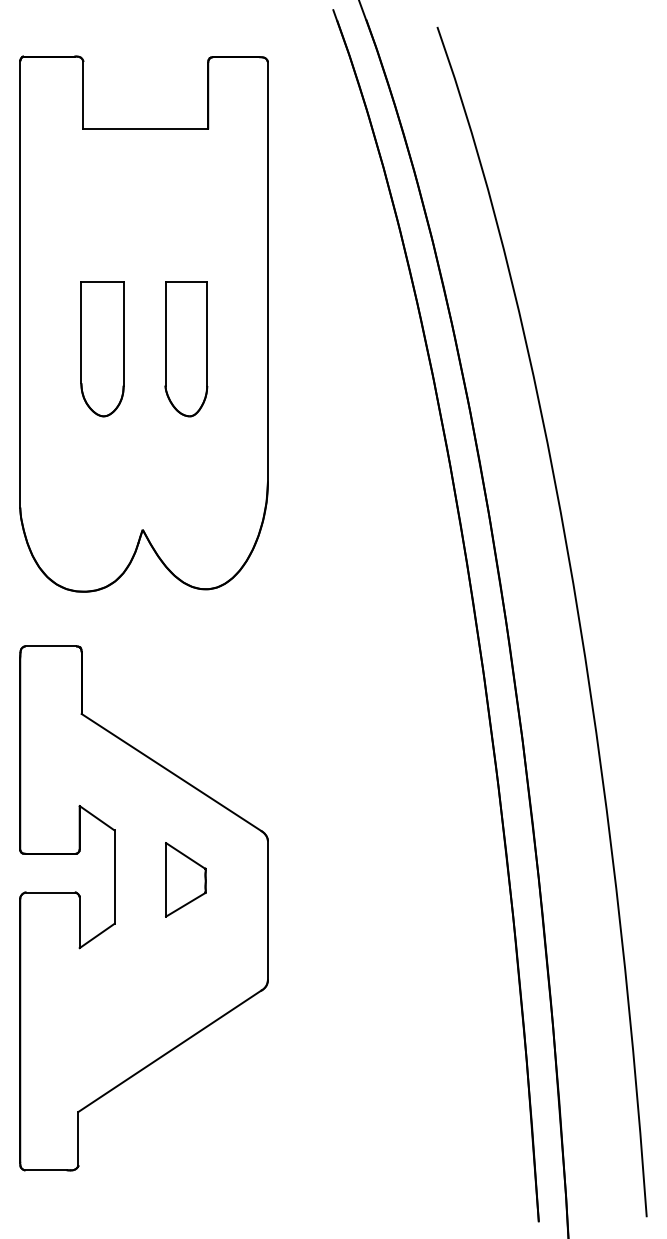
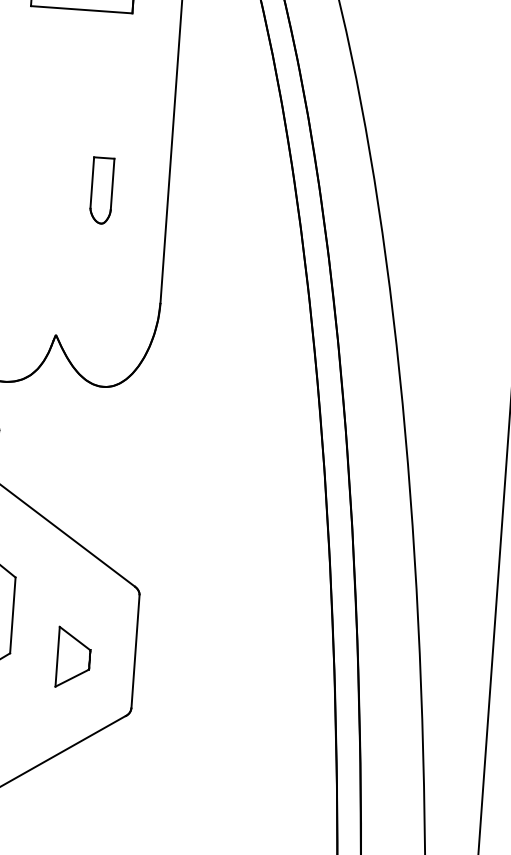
part: (102, 349) -> (33, 186), removed
part: (186, 349) -> (102, 190), size x0.6
part: (185, 879) -> (73, 657), moved

